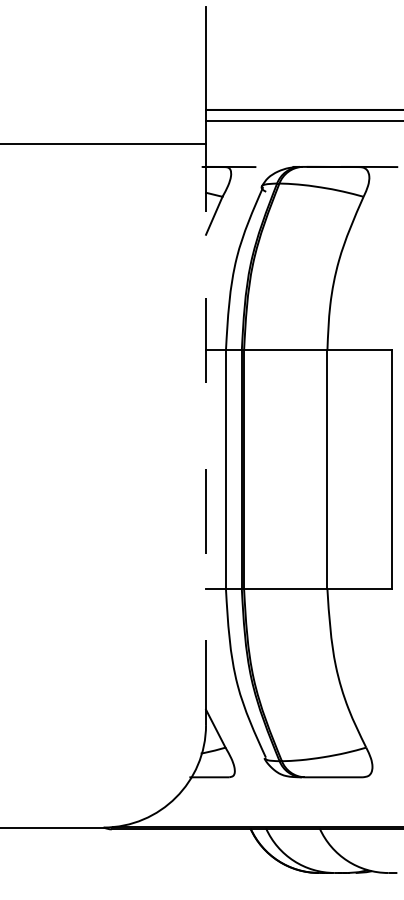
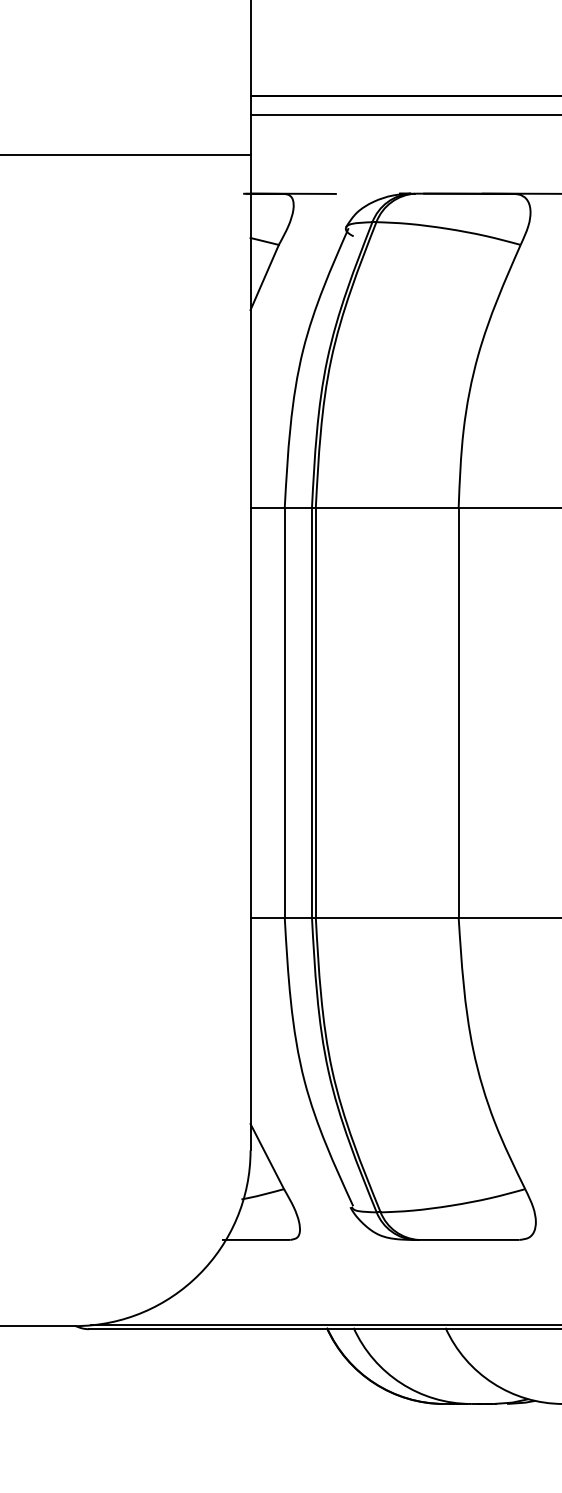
line: (206, 434) -> (251, 652), dashed -> solid

